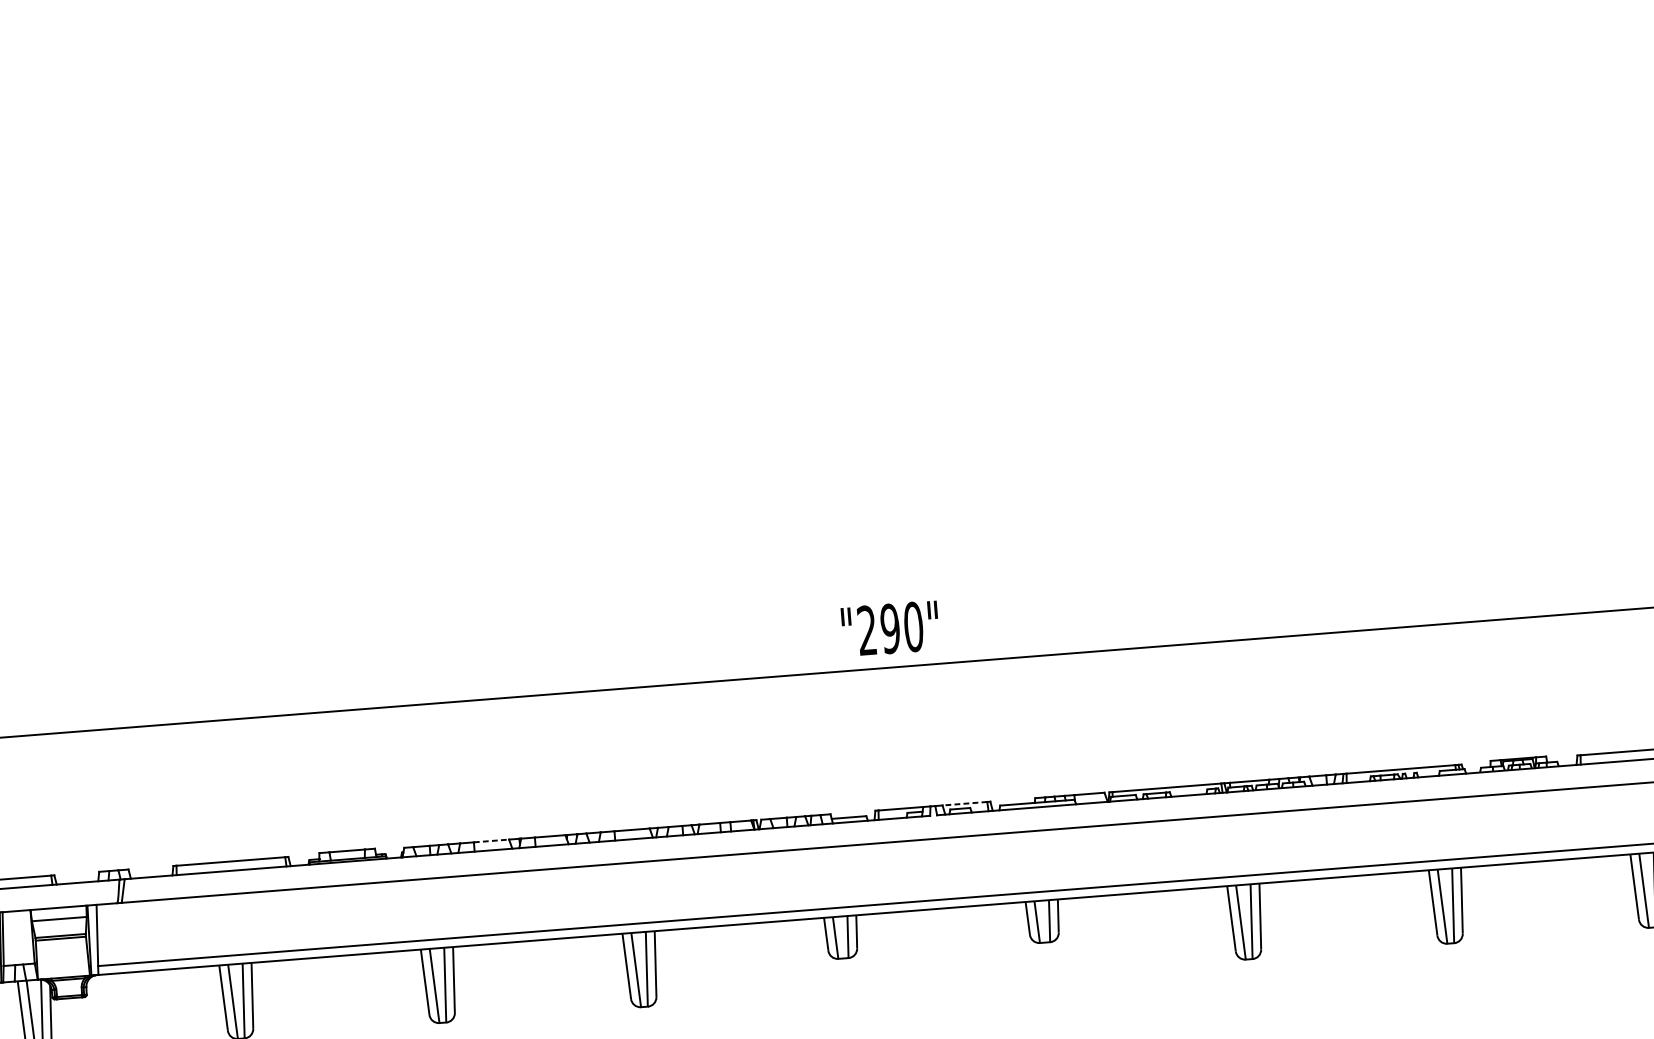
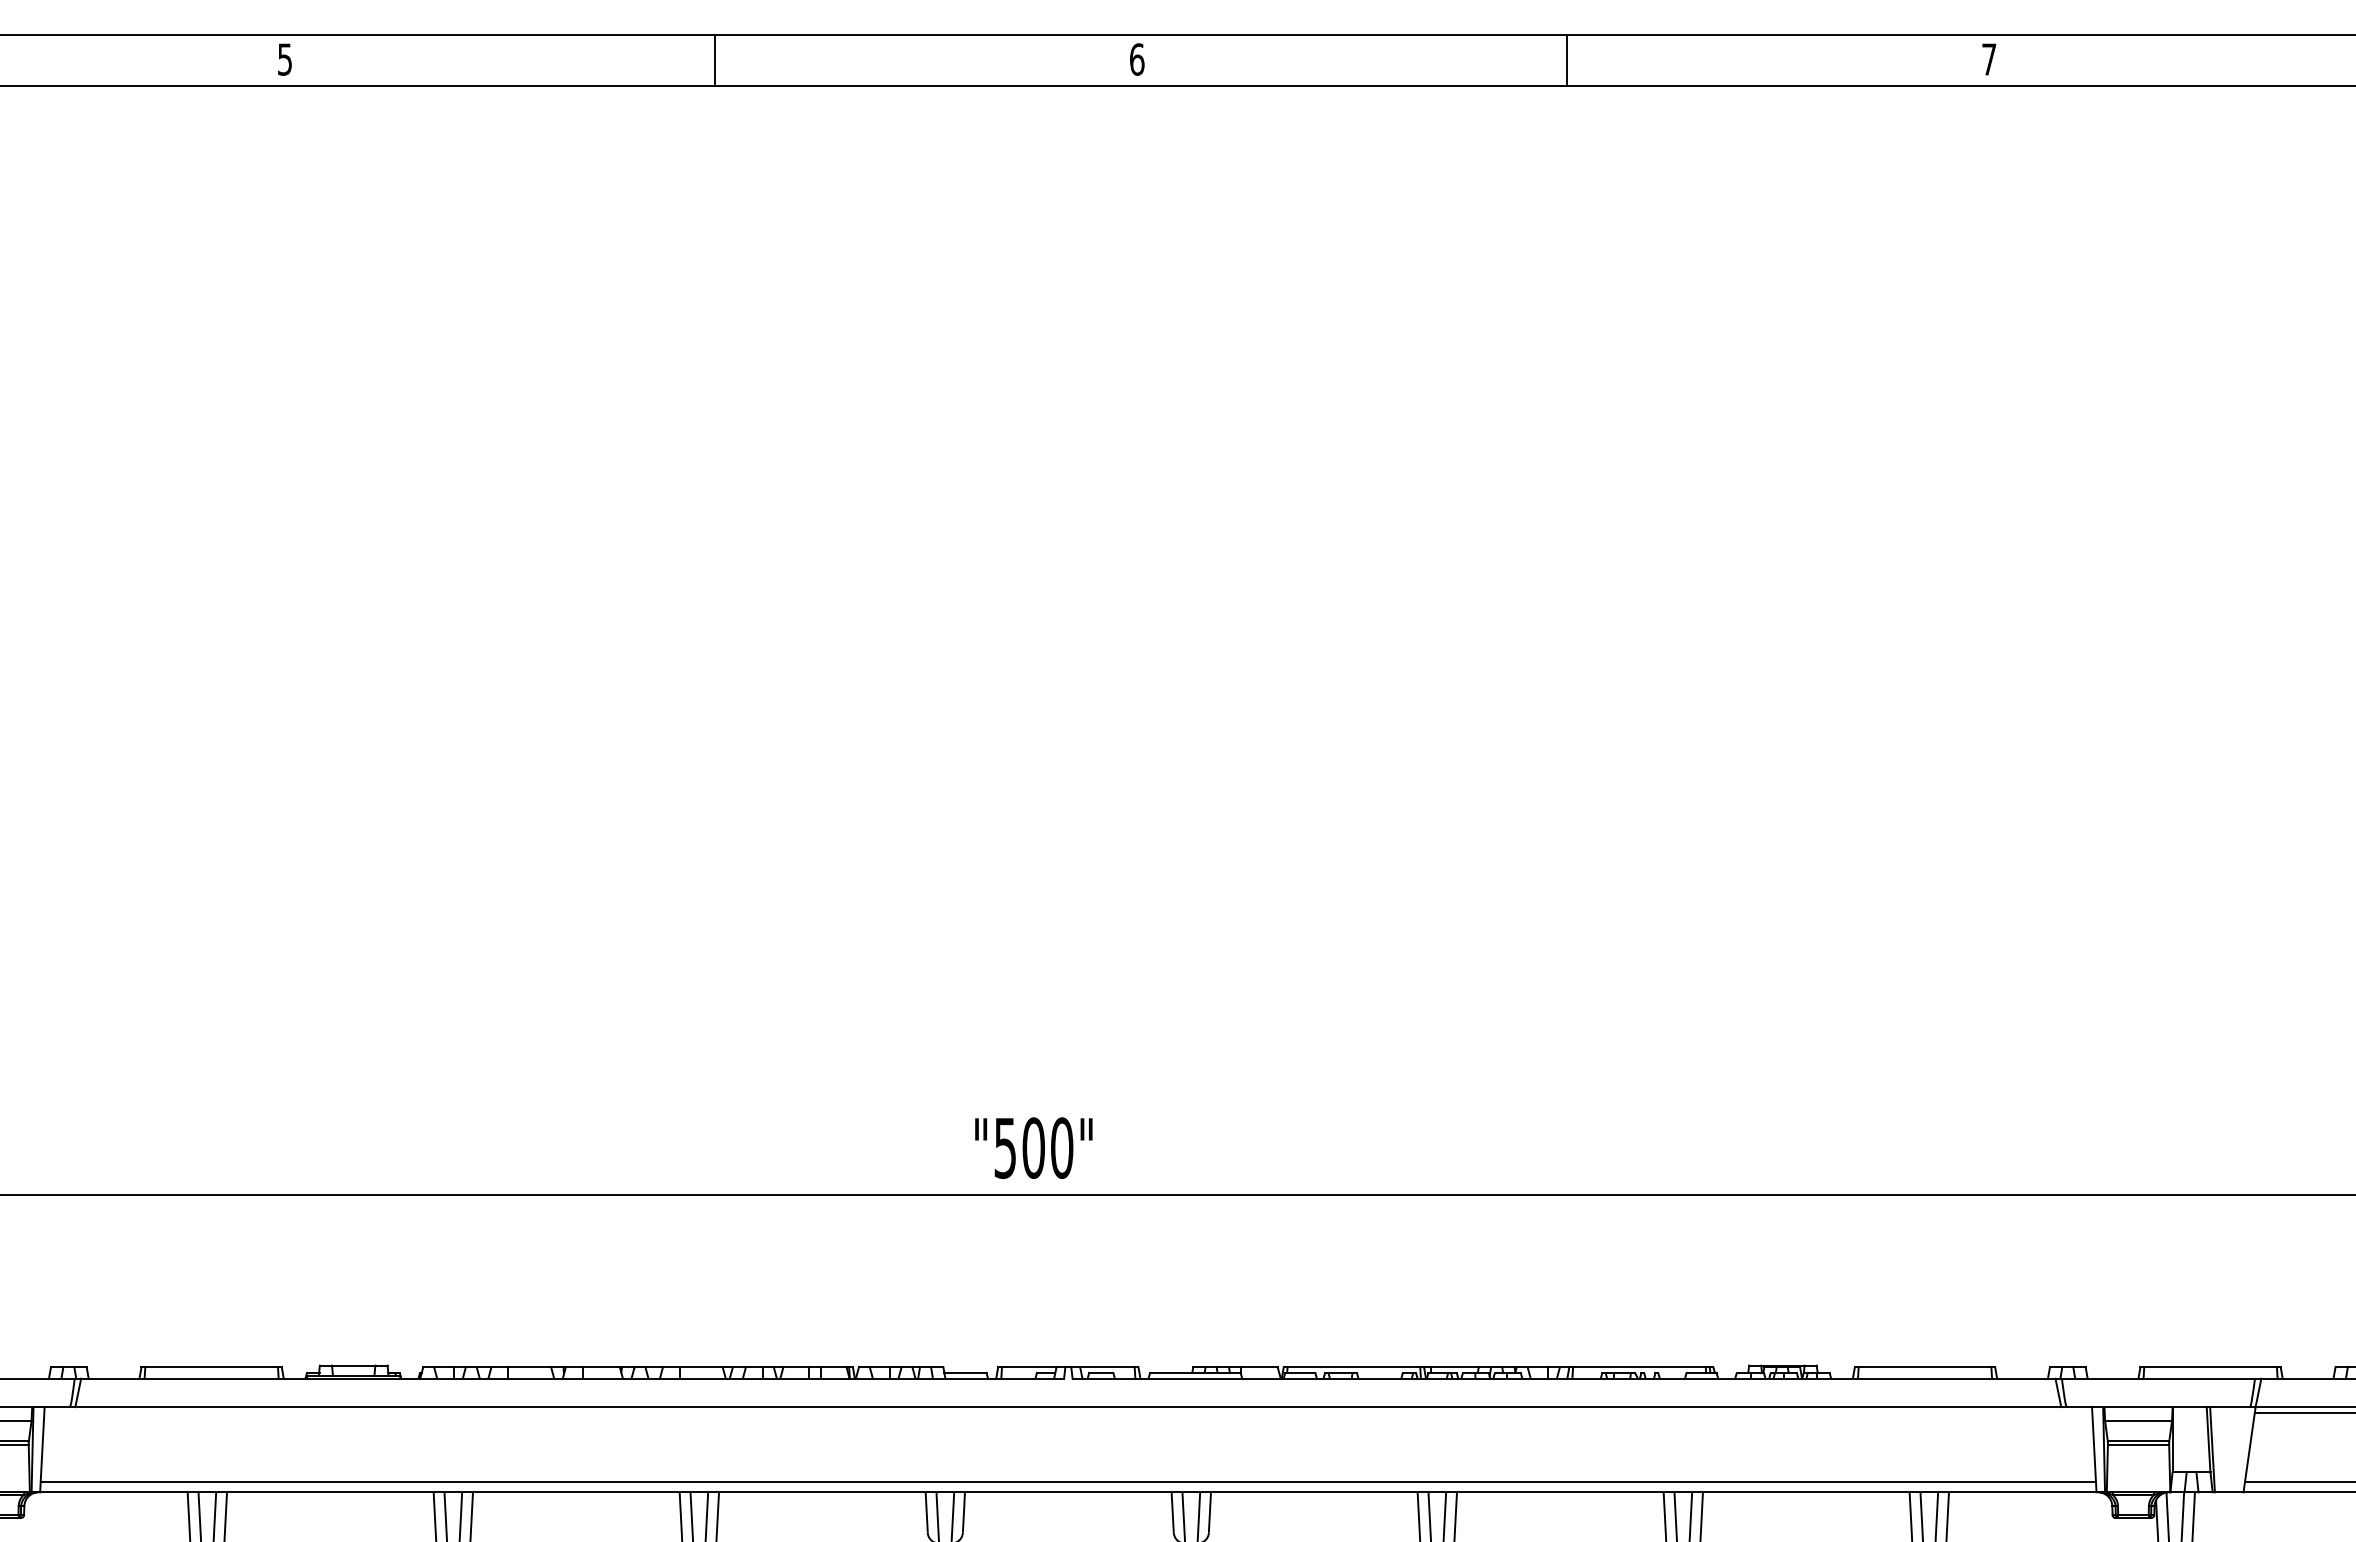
text: (878, 630) -> (1019, 1148), "290" -> "500"
line: (964, 803) -> (1106, 1367), dashed -> solid
line: (492, 841) -> (530, 1367), dashed -> solid

